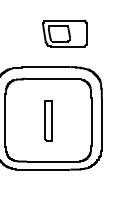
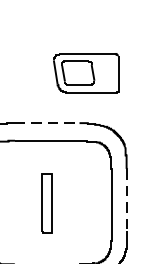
part: (64, 33) -> (85, 72), moved
line: (48, 67) -> (46, 123), solid -> dashed
line: (102, 118) -> (127, 199), solid -> dashed

